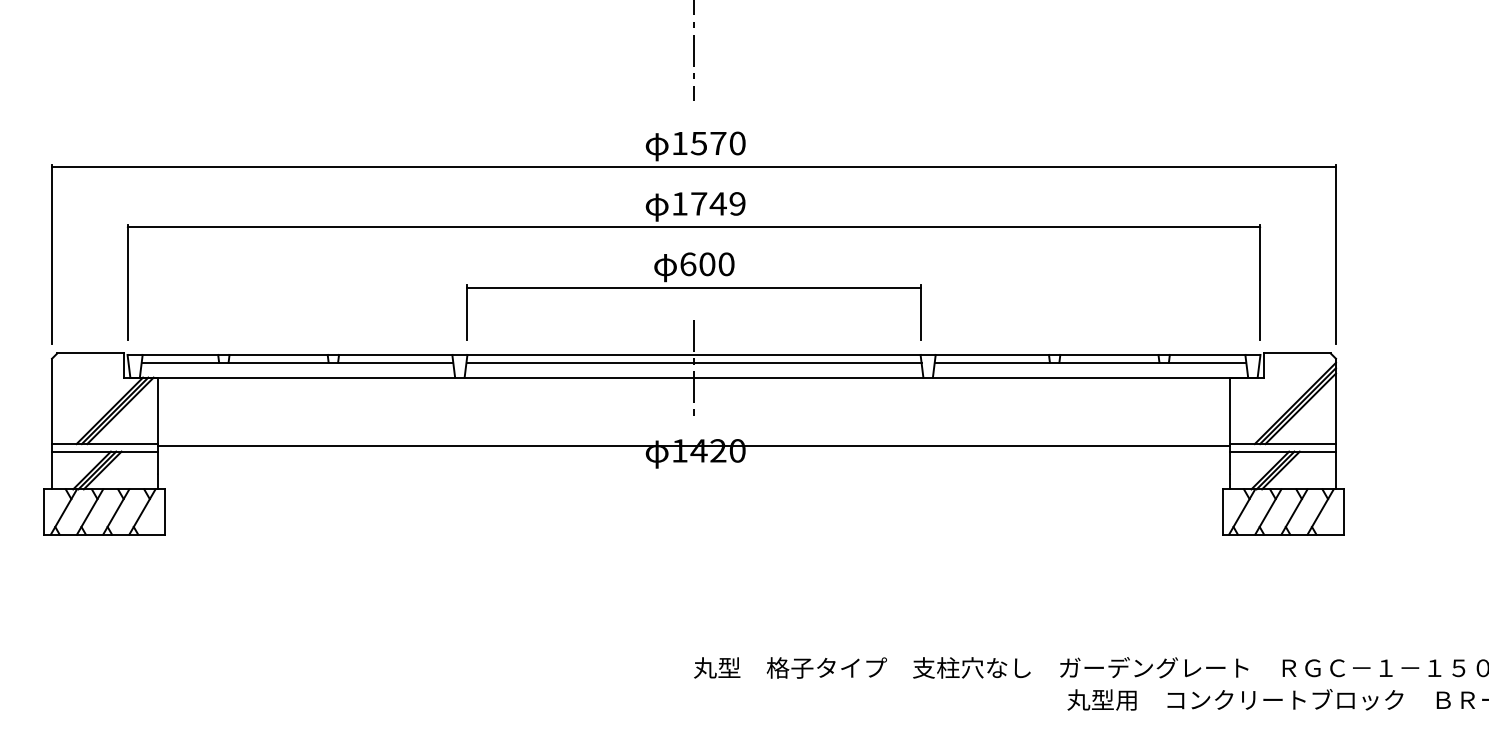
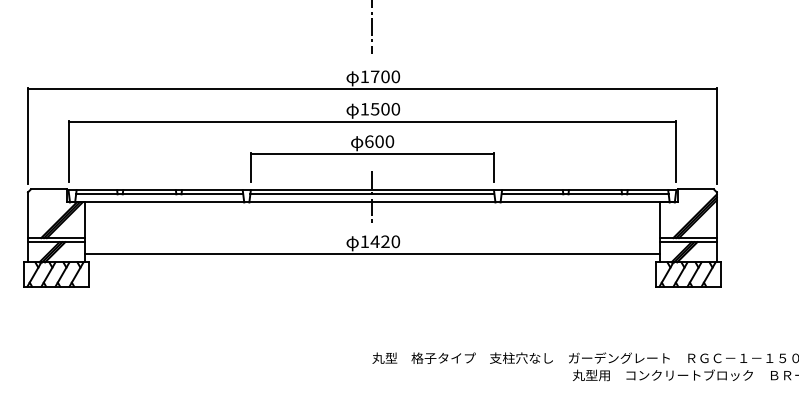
text: (707, 142) -> (379, 76), 1570 -> 1700
text: (718, 204) -> (385, 109), 1749 -> 1500
line: (694, 446) -> (372, 254), moved

